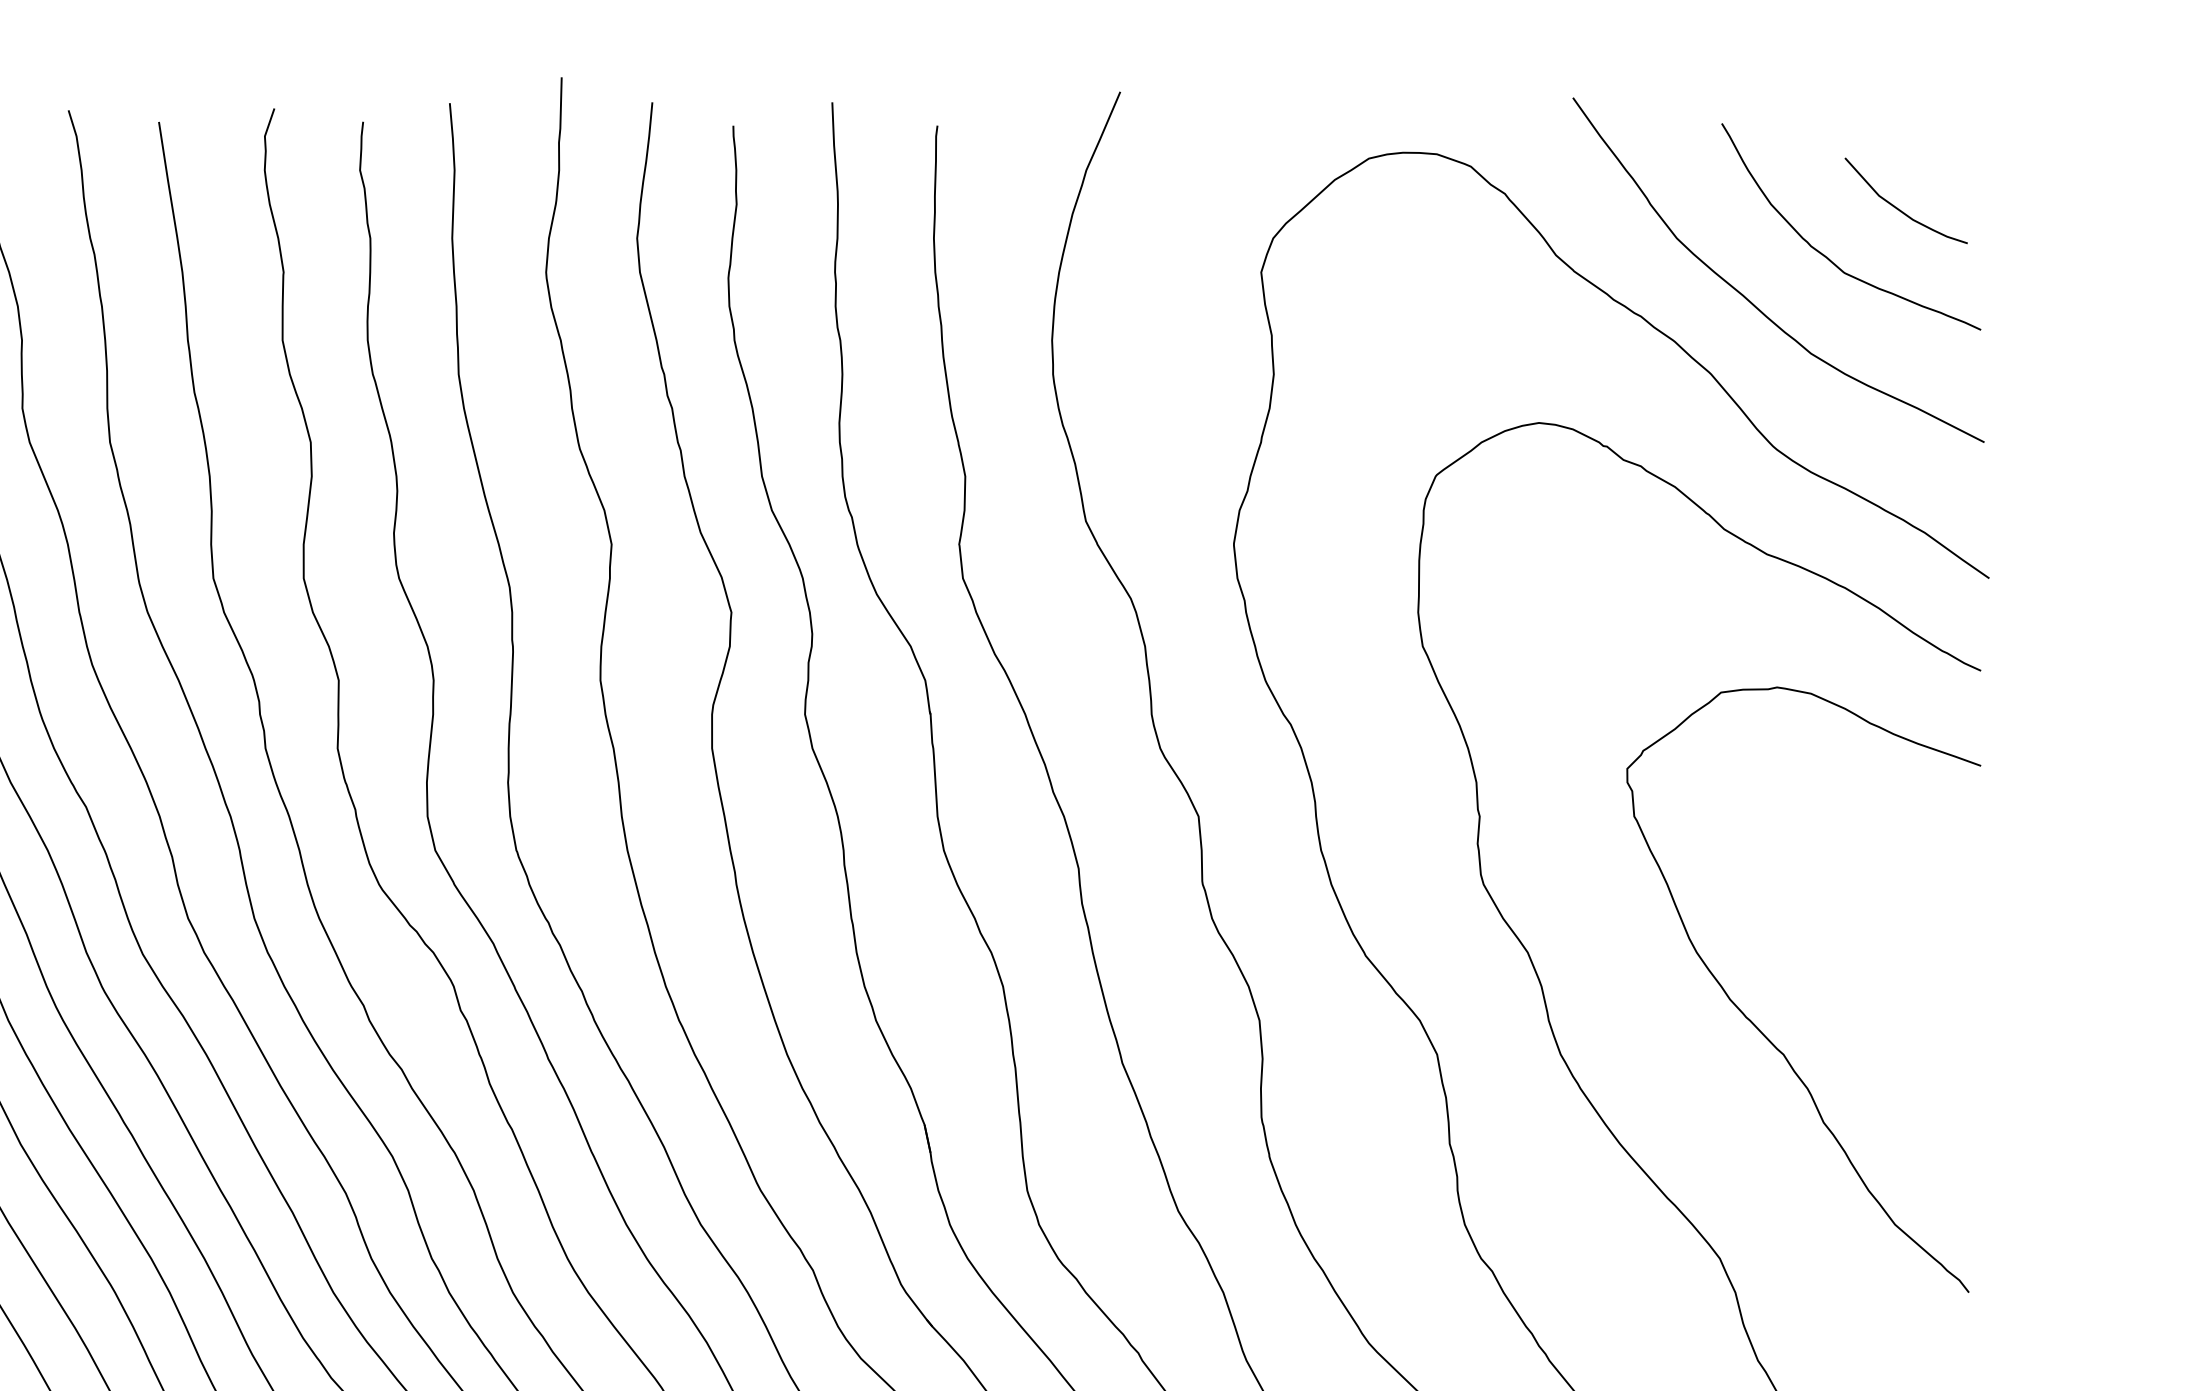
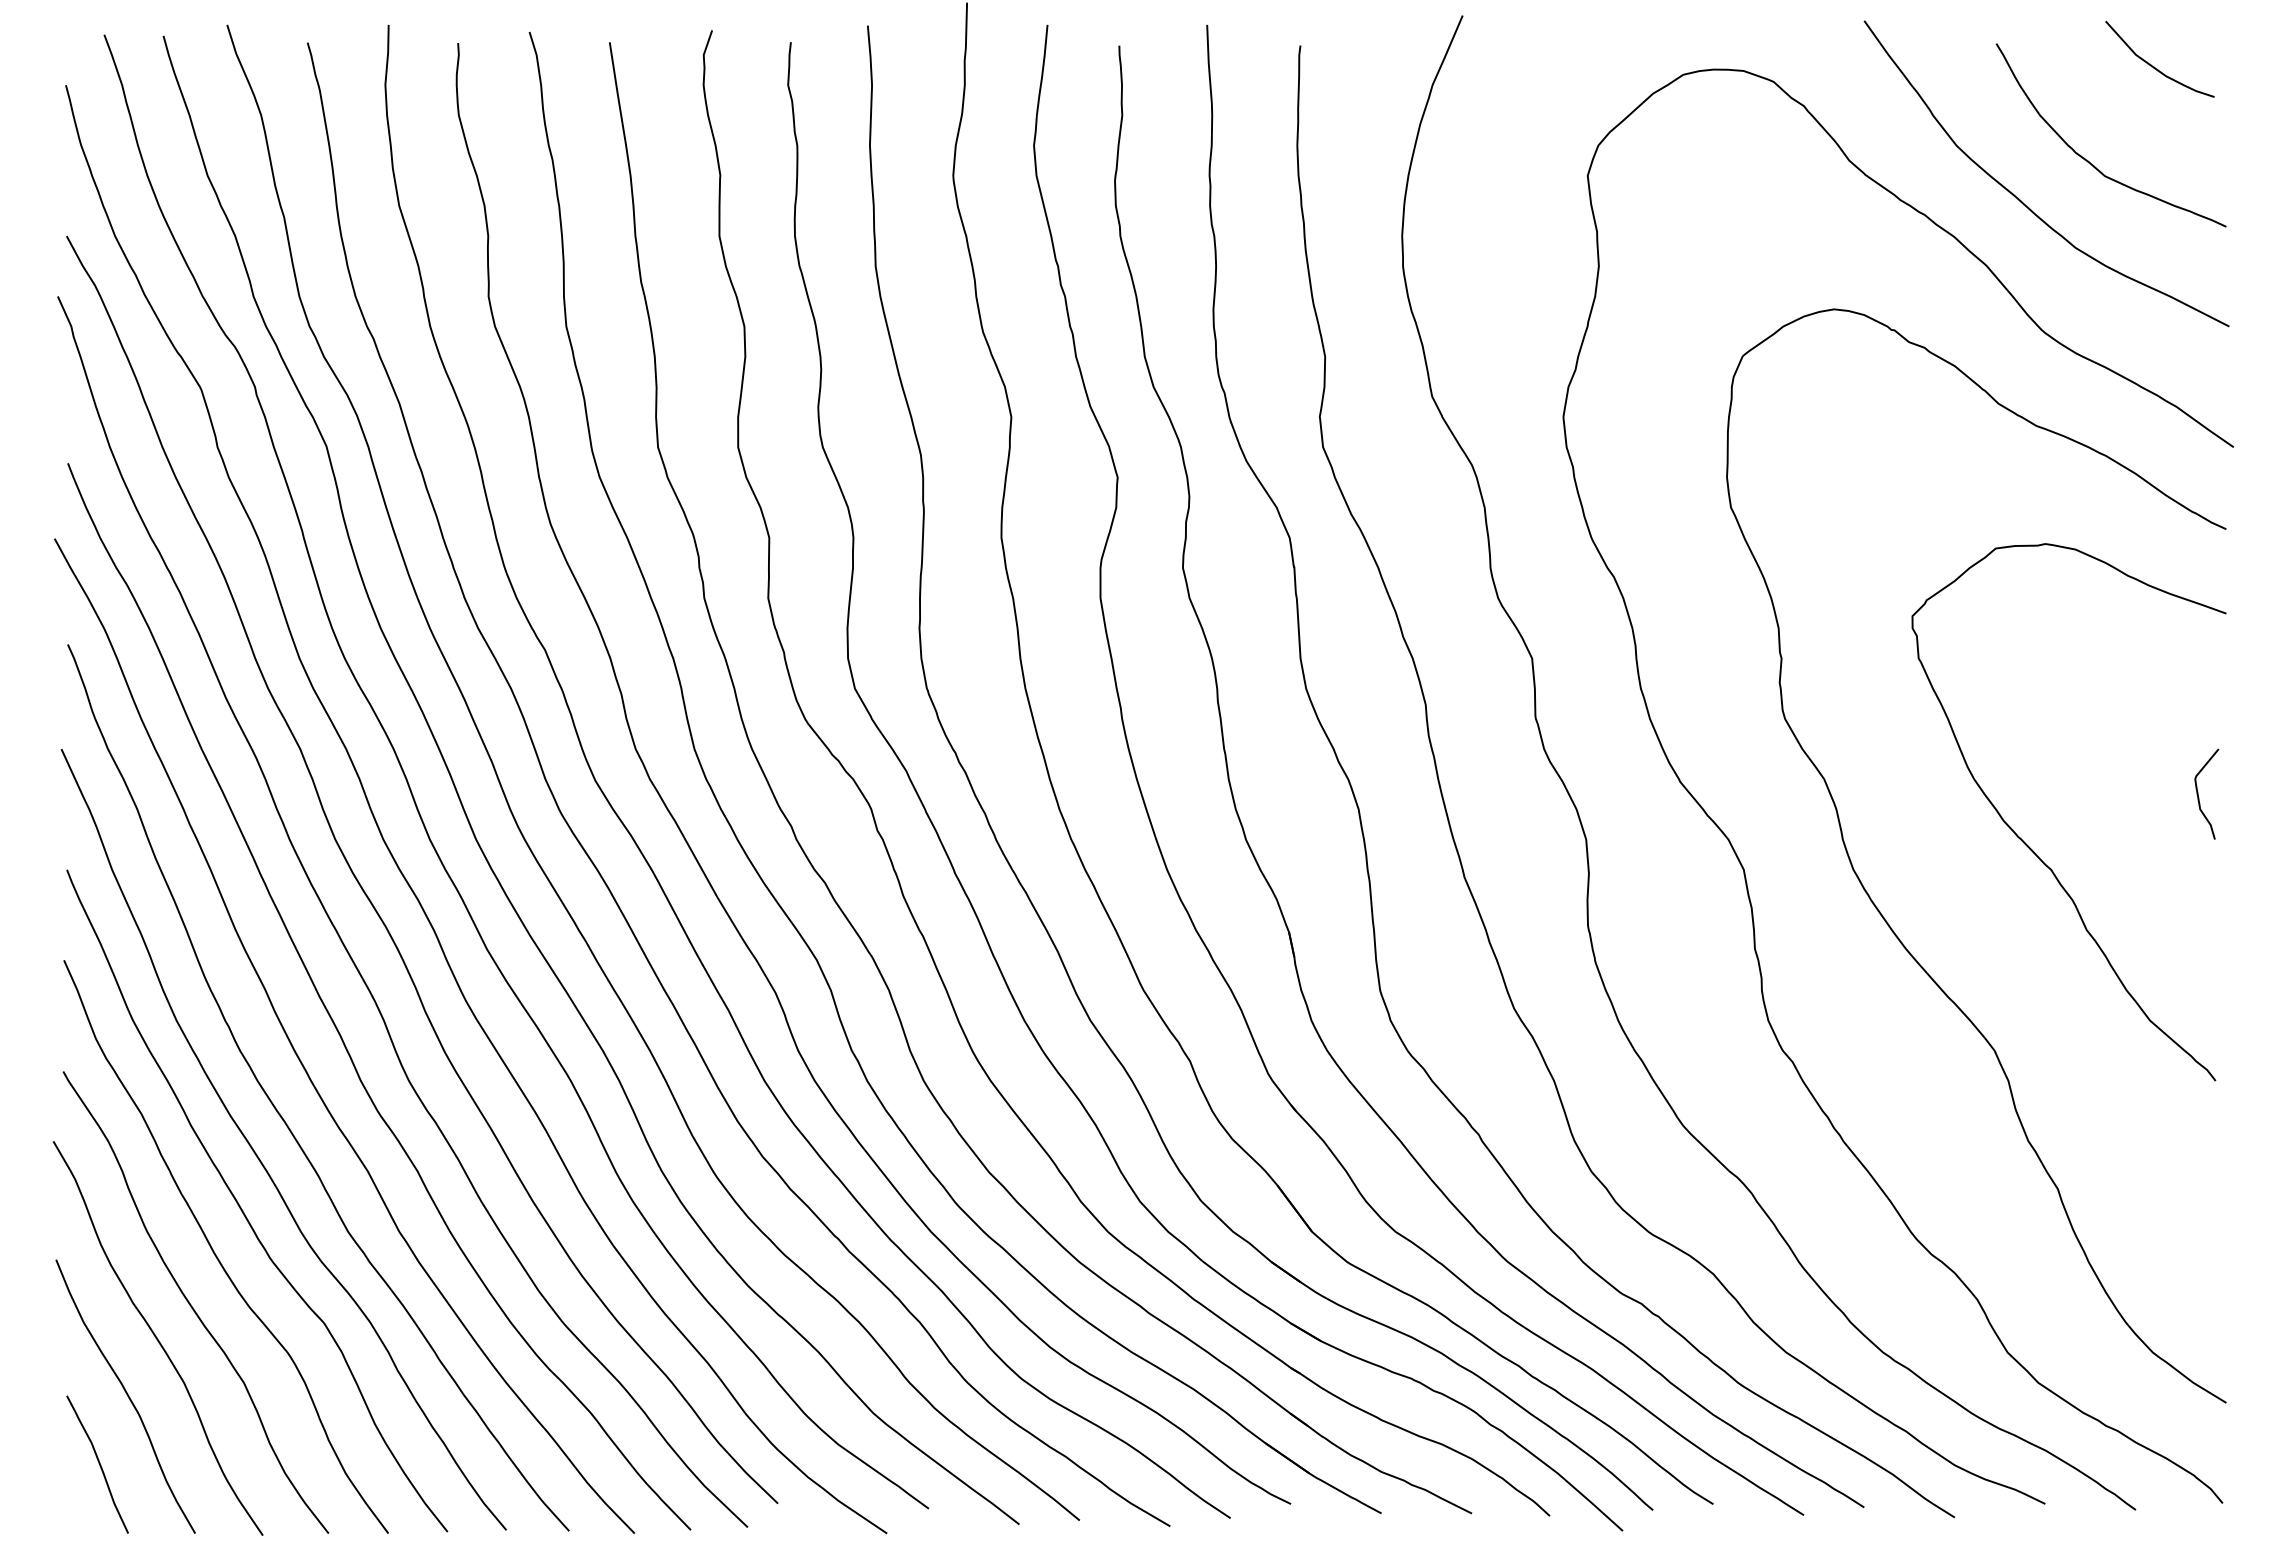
curve: (1900, 208) -> (2154, 66), moved
curve: (1949, 968) -> (2198, 793), added

